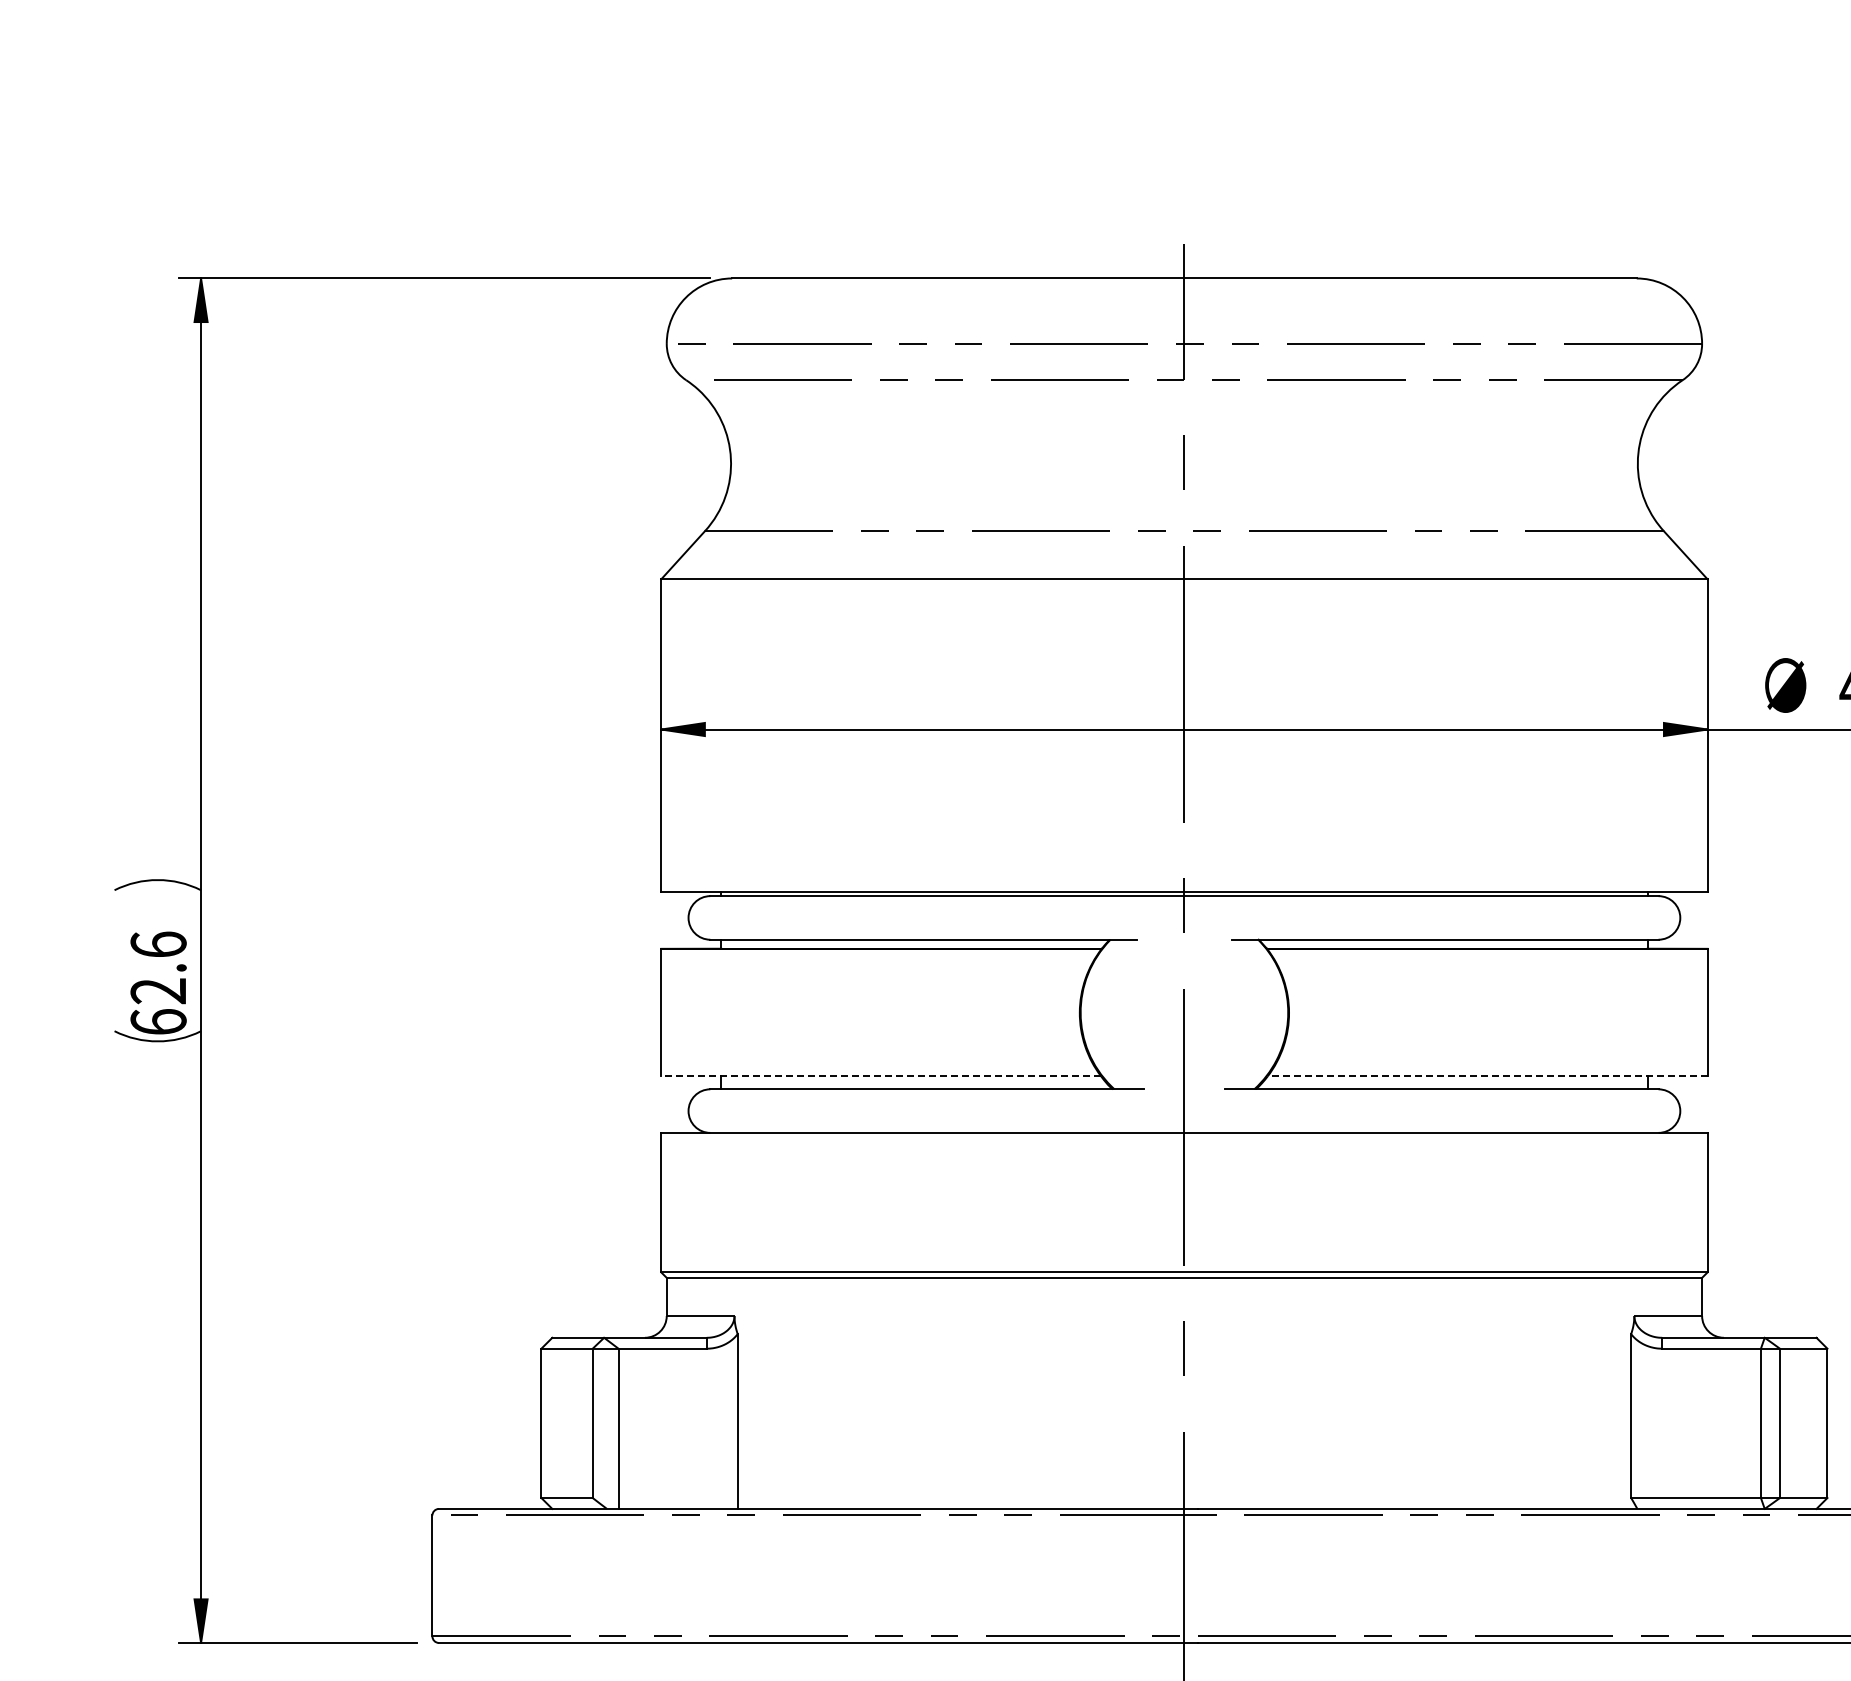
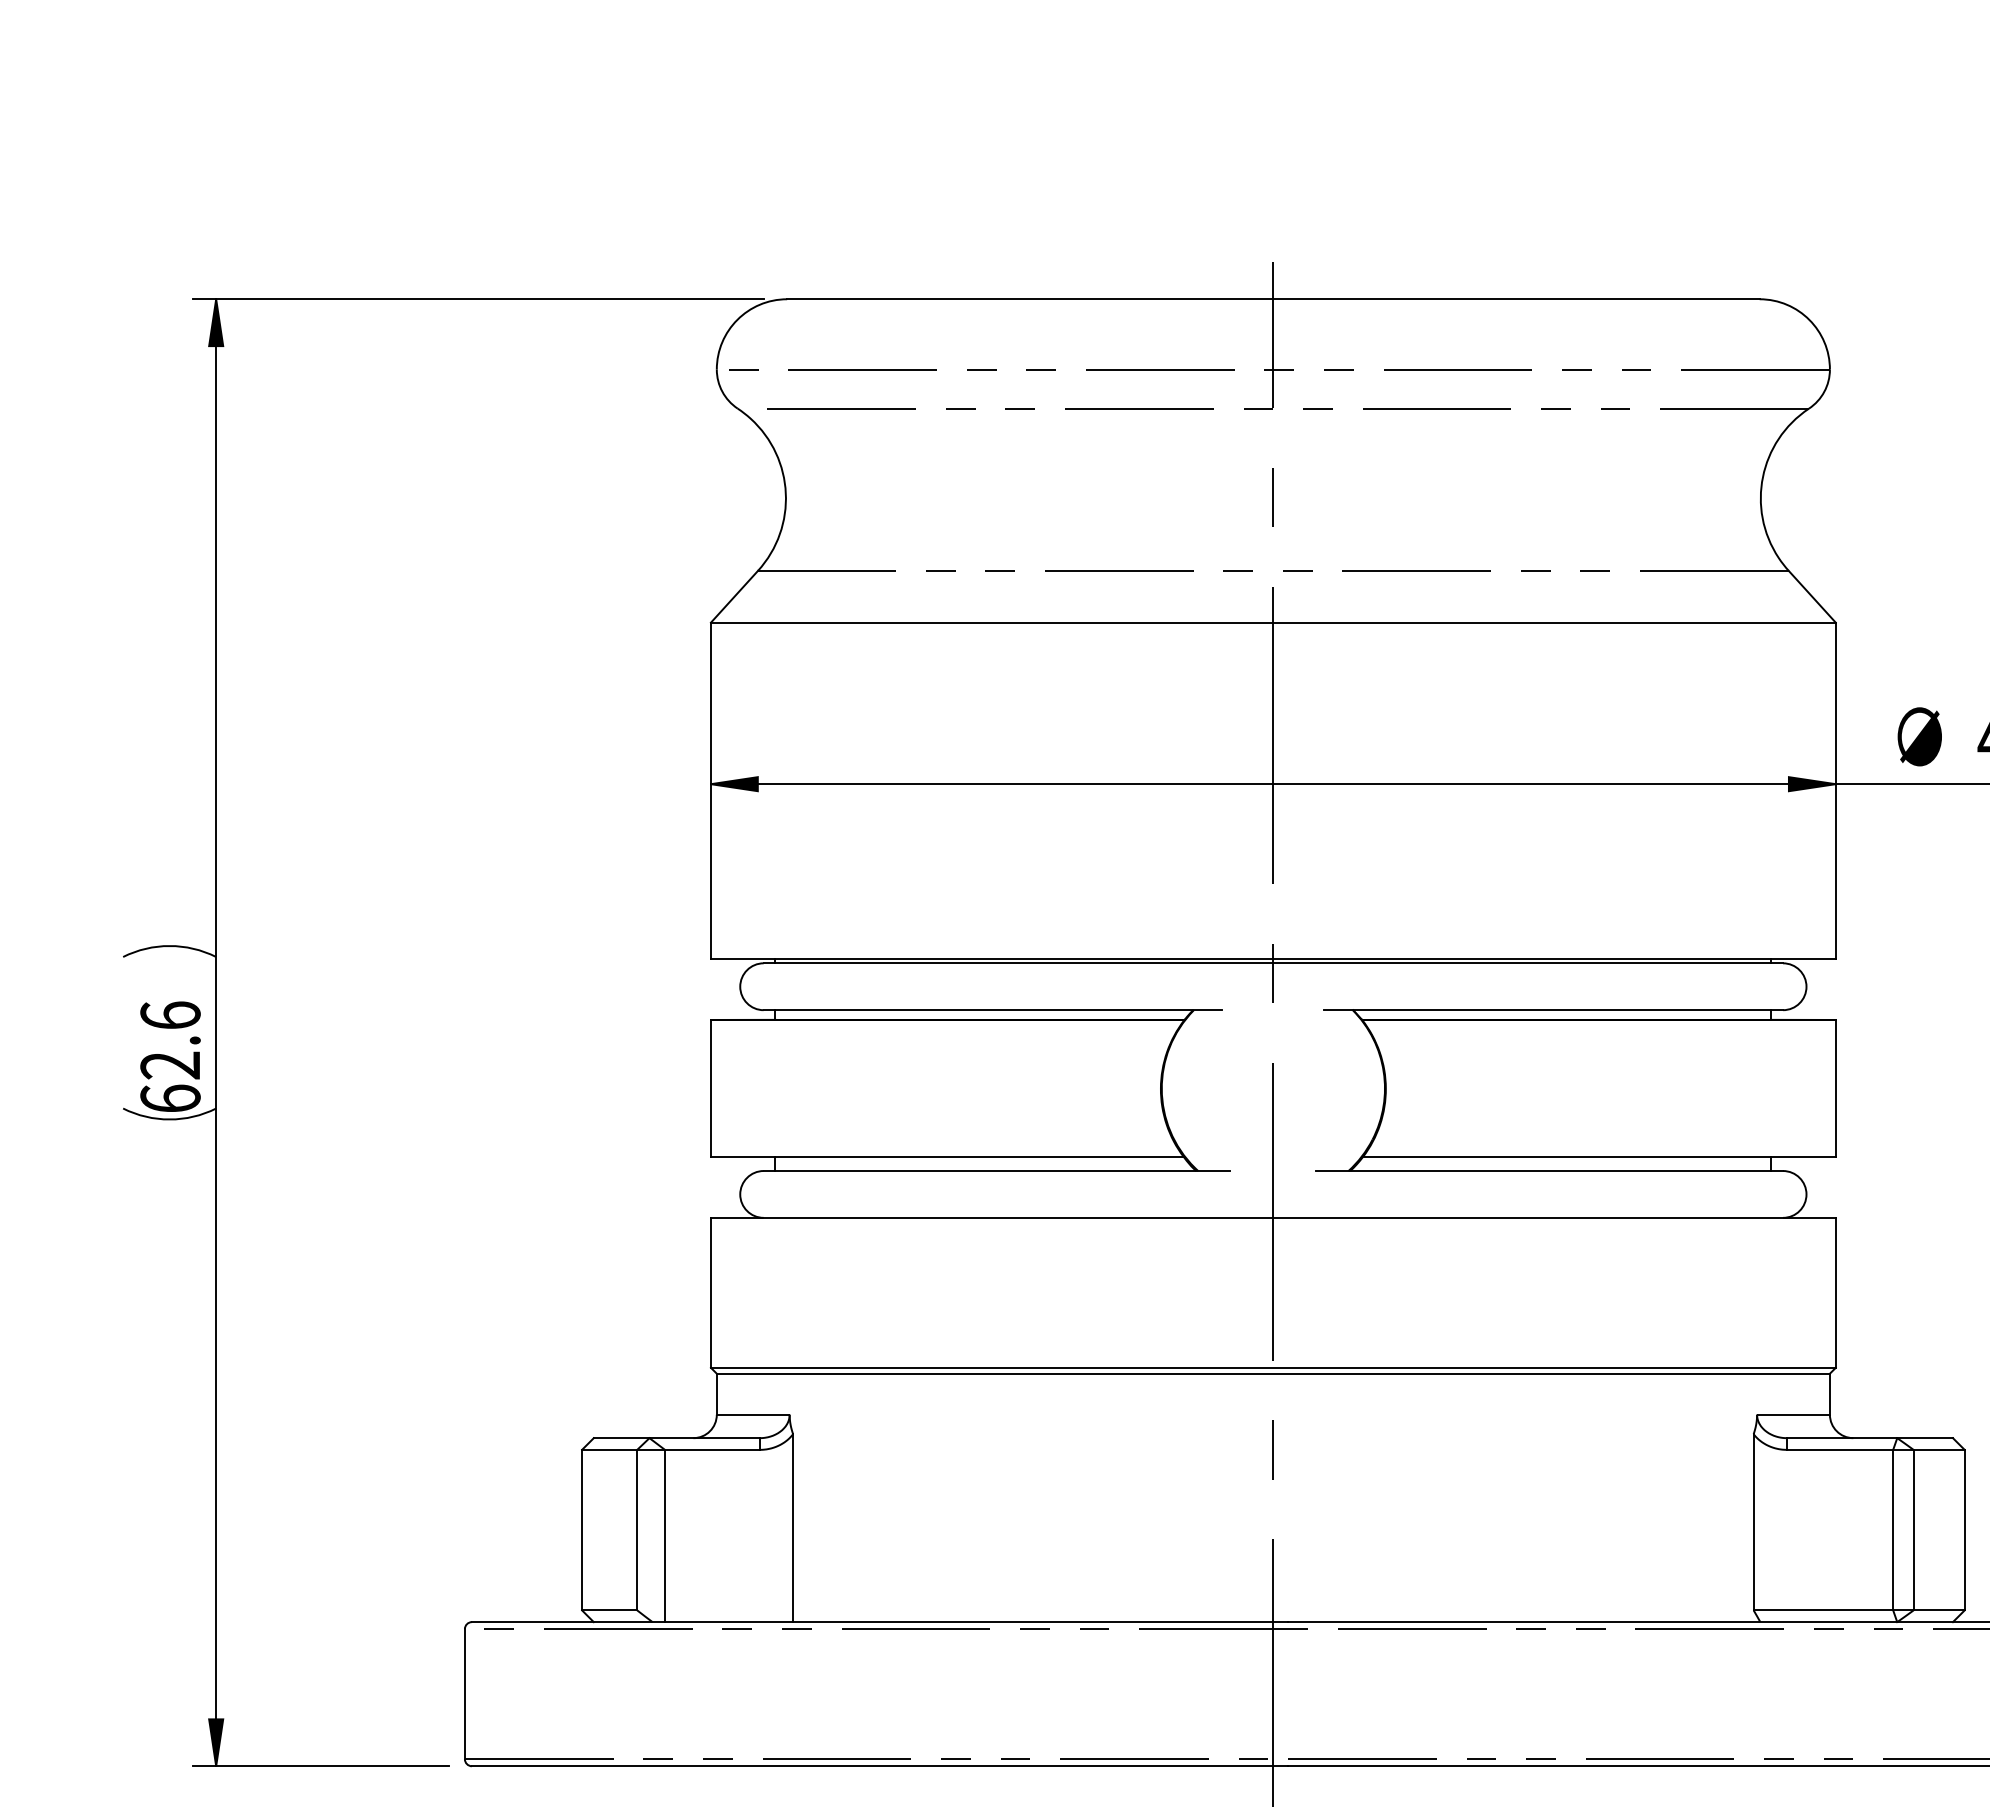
line: (881, 1076) -> (947, 1157), dashed -> solid
line: (1487, 1076) -> (1599, 1157), dashed -> solid

